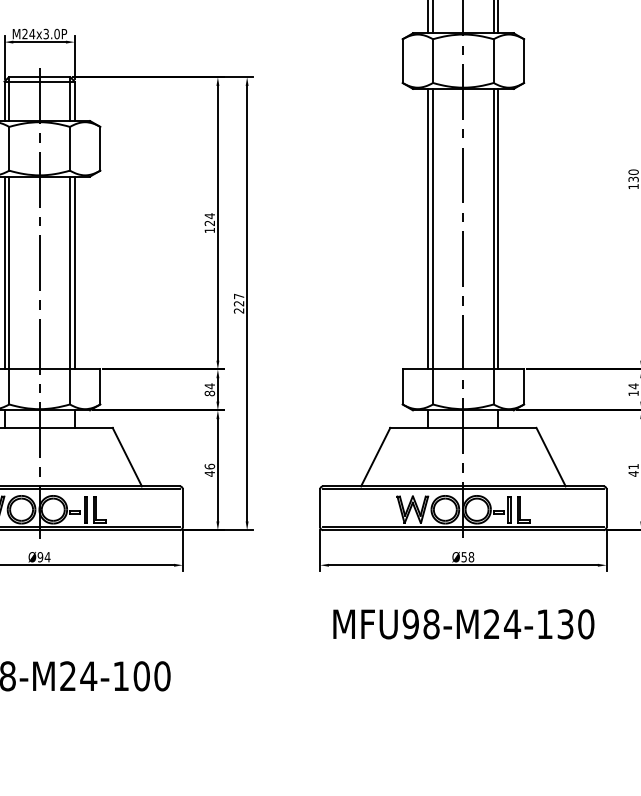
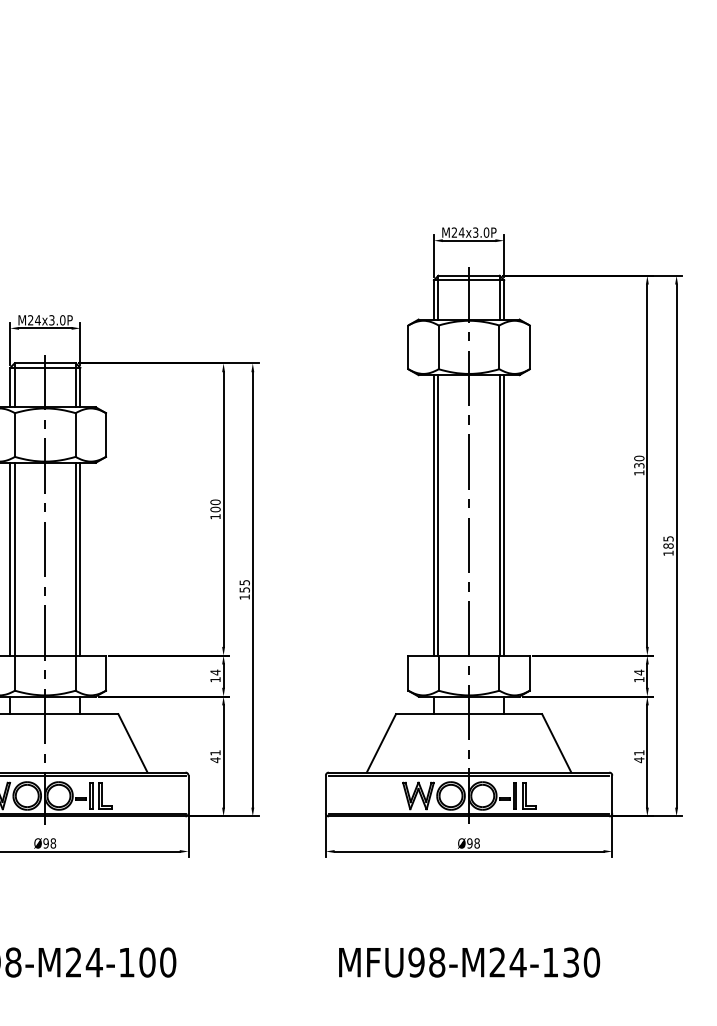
text: (209, 219) -> (215, 505), 124 -> 100
text: (238, 303) -> (244, 589), 227 -> 155
text: (209, 393) -> (215, 679), 84 -> 14
text: (209, 466) -> (215, 752), 46 -> 41
text: (47, 557) -> (53, 843), Ø94 -> Ø98
text: (463, 557) -> (469, 843), Ø58 -> Ø98
text: (463, 624) -> (469, 962), moved

